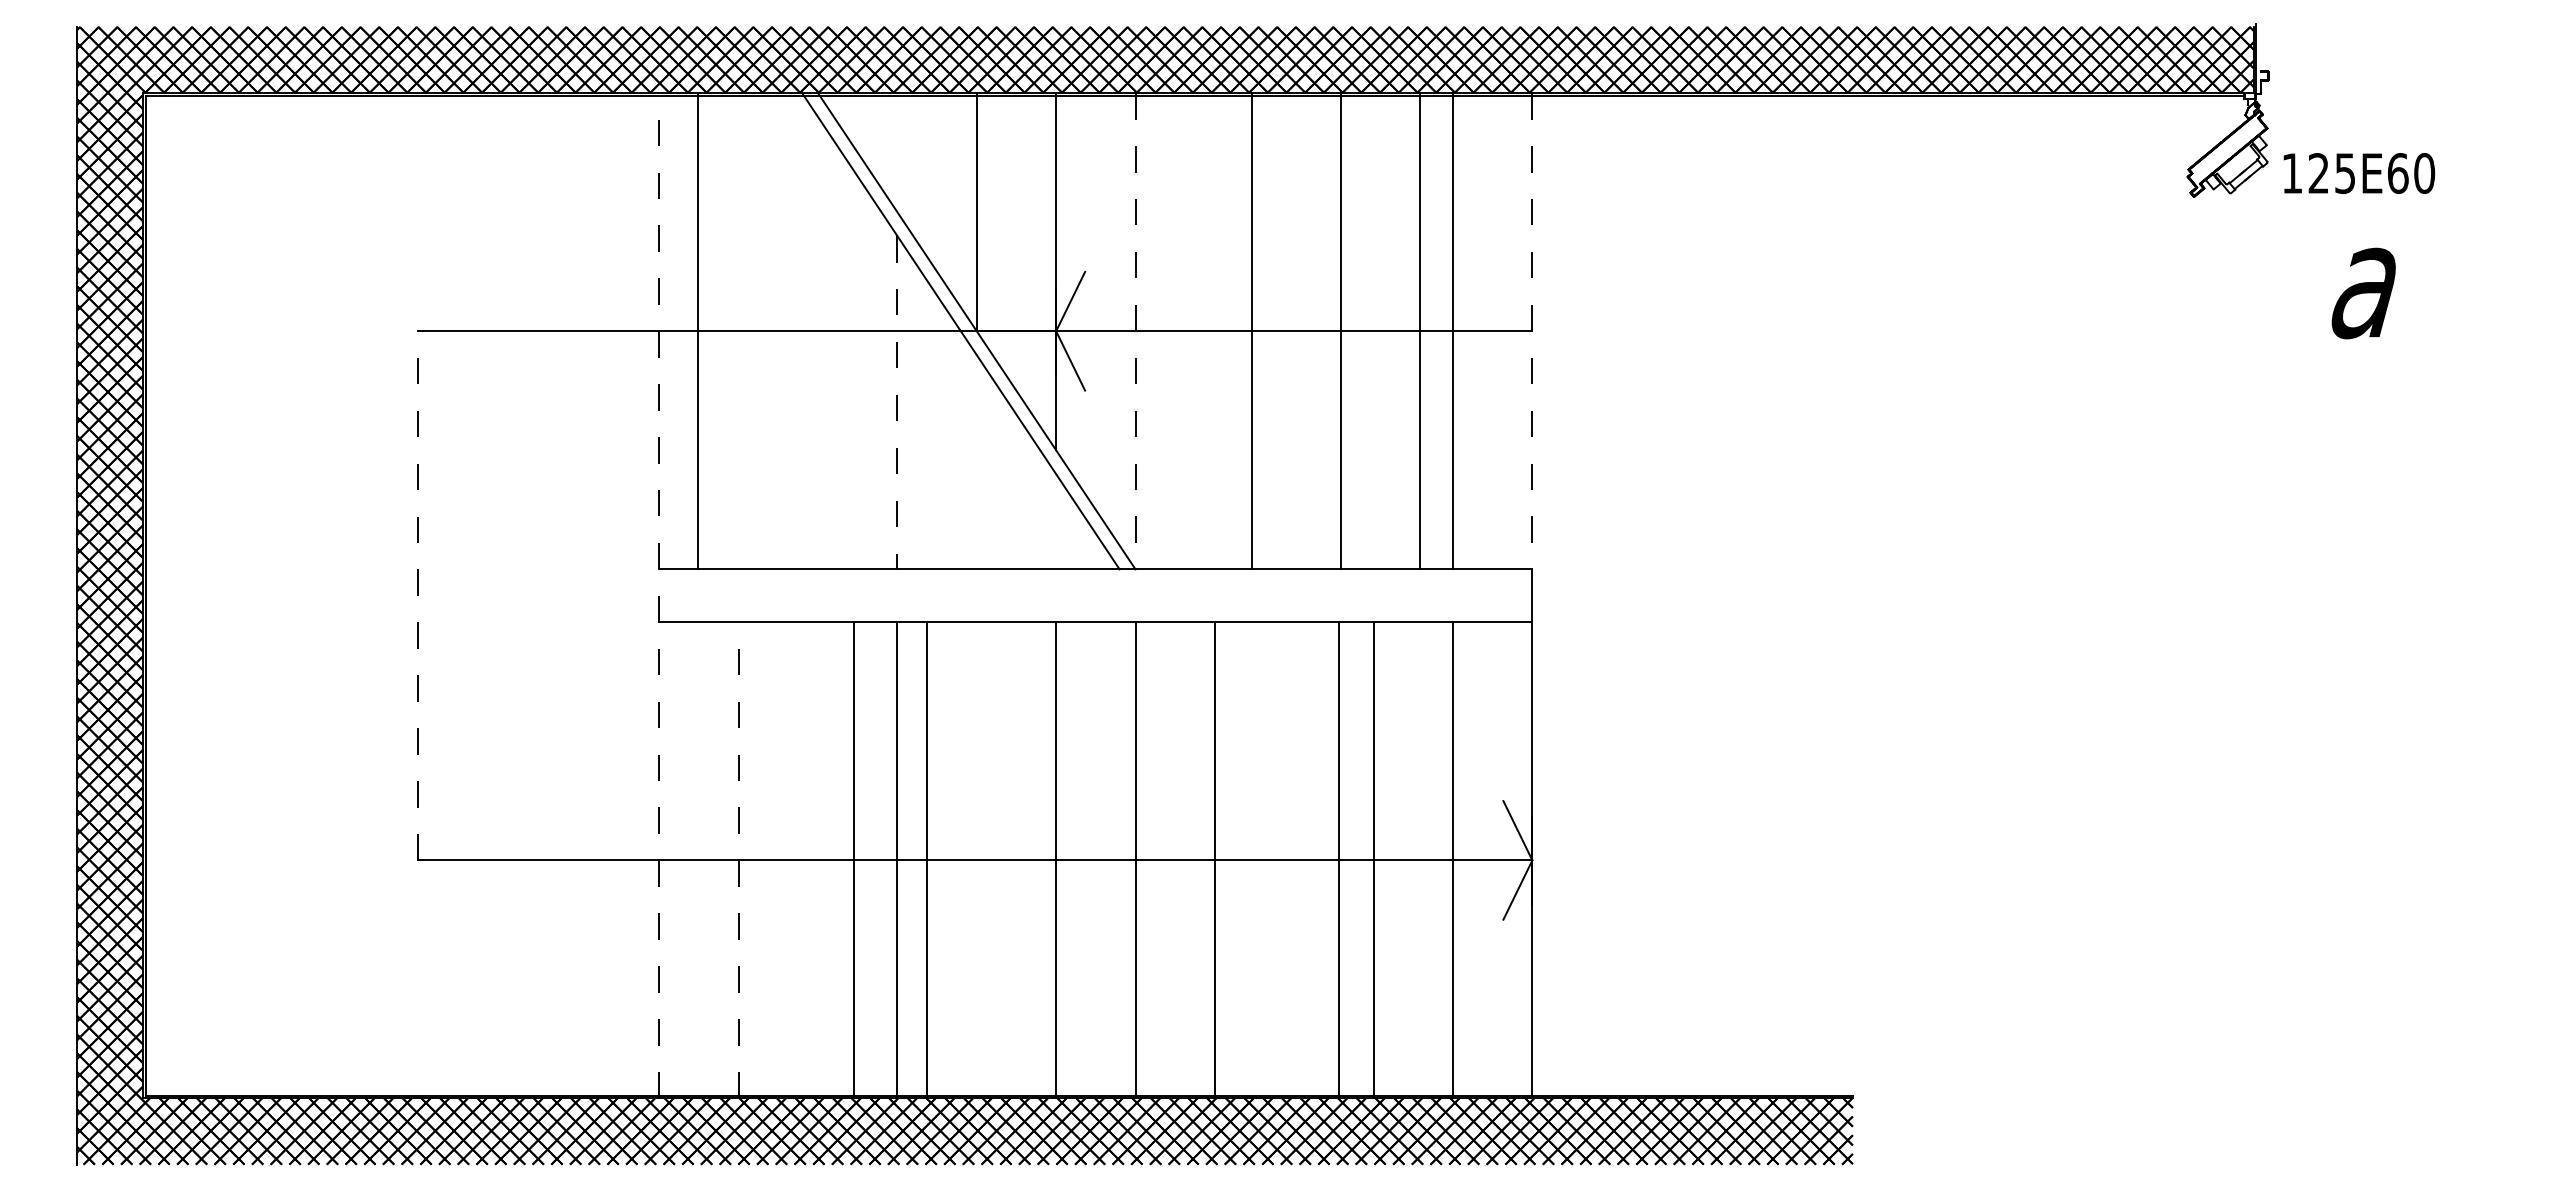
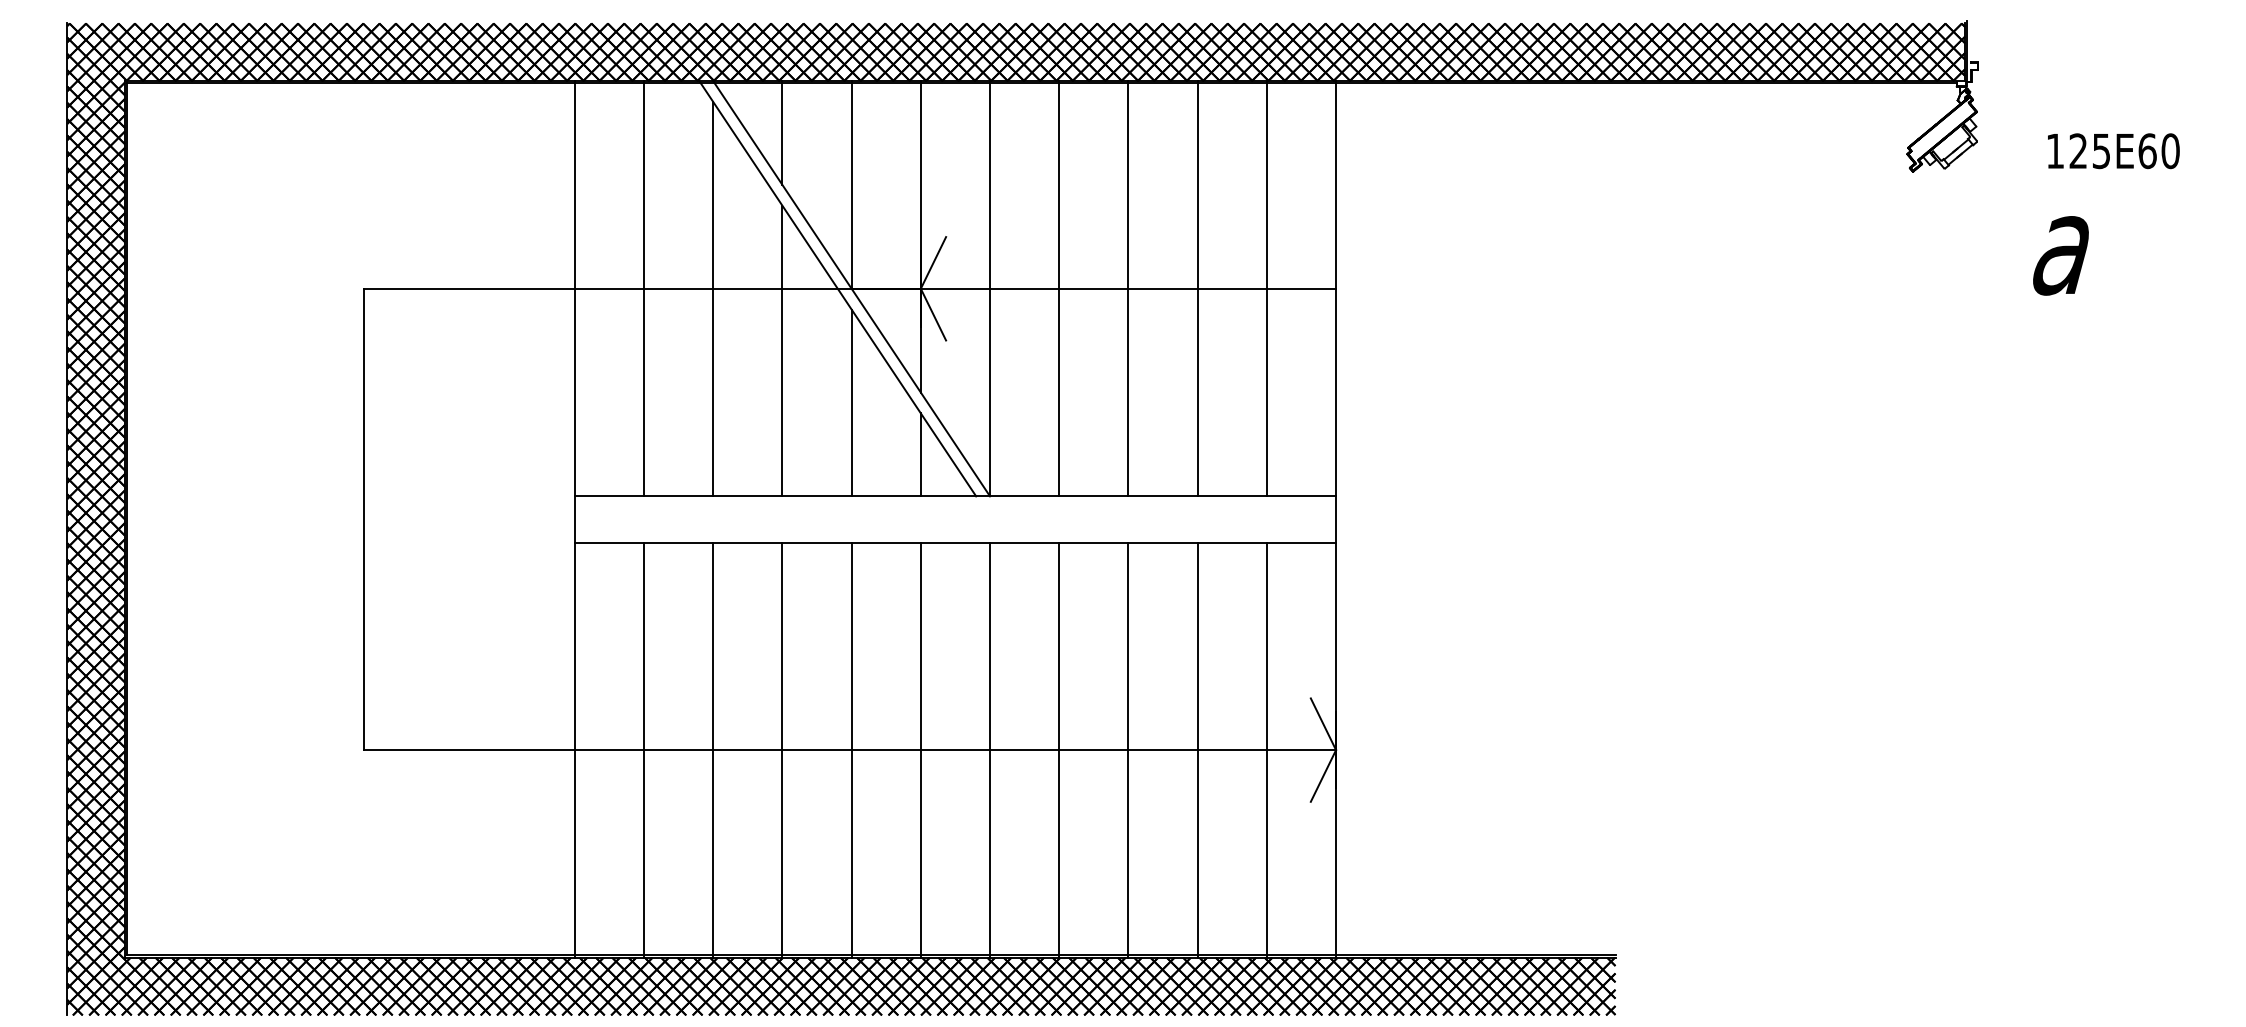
line: (897, 152) -> (782, 132), added
text: (2359, 173) -> (2113, 151), moved
line: (697, 331) -> (643, 288), moved
line: (1135, 331) -> (990, 288), dashed -> solid
line: (1251, 331) -> (1058, 288), moved
line: (1341, 331) -> (1128, 288), moved
line: (1419, 331) -> (1197, 288), moved
line: (1532, 331) -> (1336, 288), dashed -> solid
line: (818, 343) -> (713, 299), added
line: (897, 402) -> (782, 350), dashed -> solid
line: (976, 462) -> (851, 403), added
line: (1056, 521) -> (921, 454), added
line: (417, 595) -> (364, 519), dashed -> solid
line: (659, 595) -> (575, 519), dashed -> solid
line: (738, 859) -> (643, 749), dashed -> solid
line: (854, 860) -> (713, 750), moved
line: (926, 860) -> (851, 750), moved
line: (1339, 860) -> (1128, 750), moved

